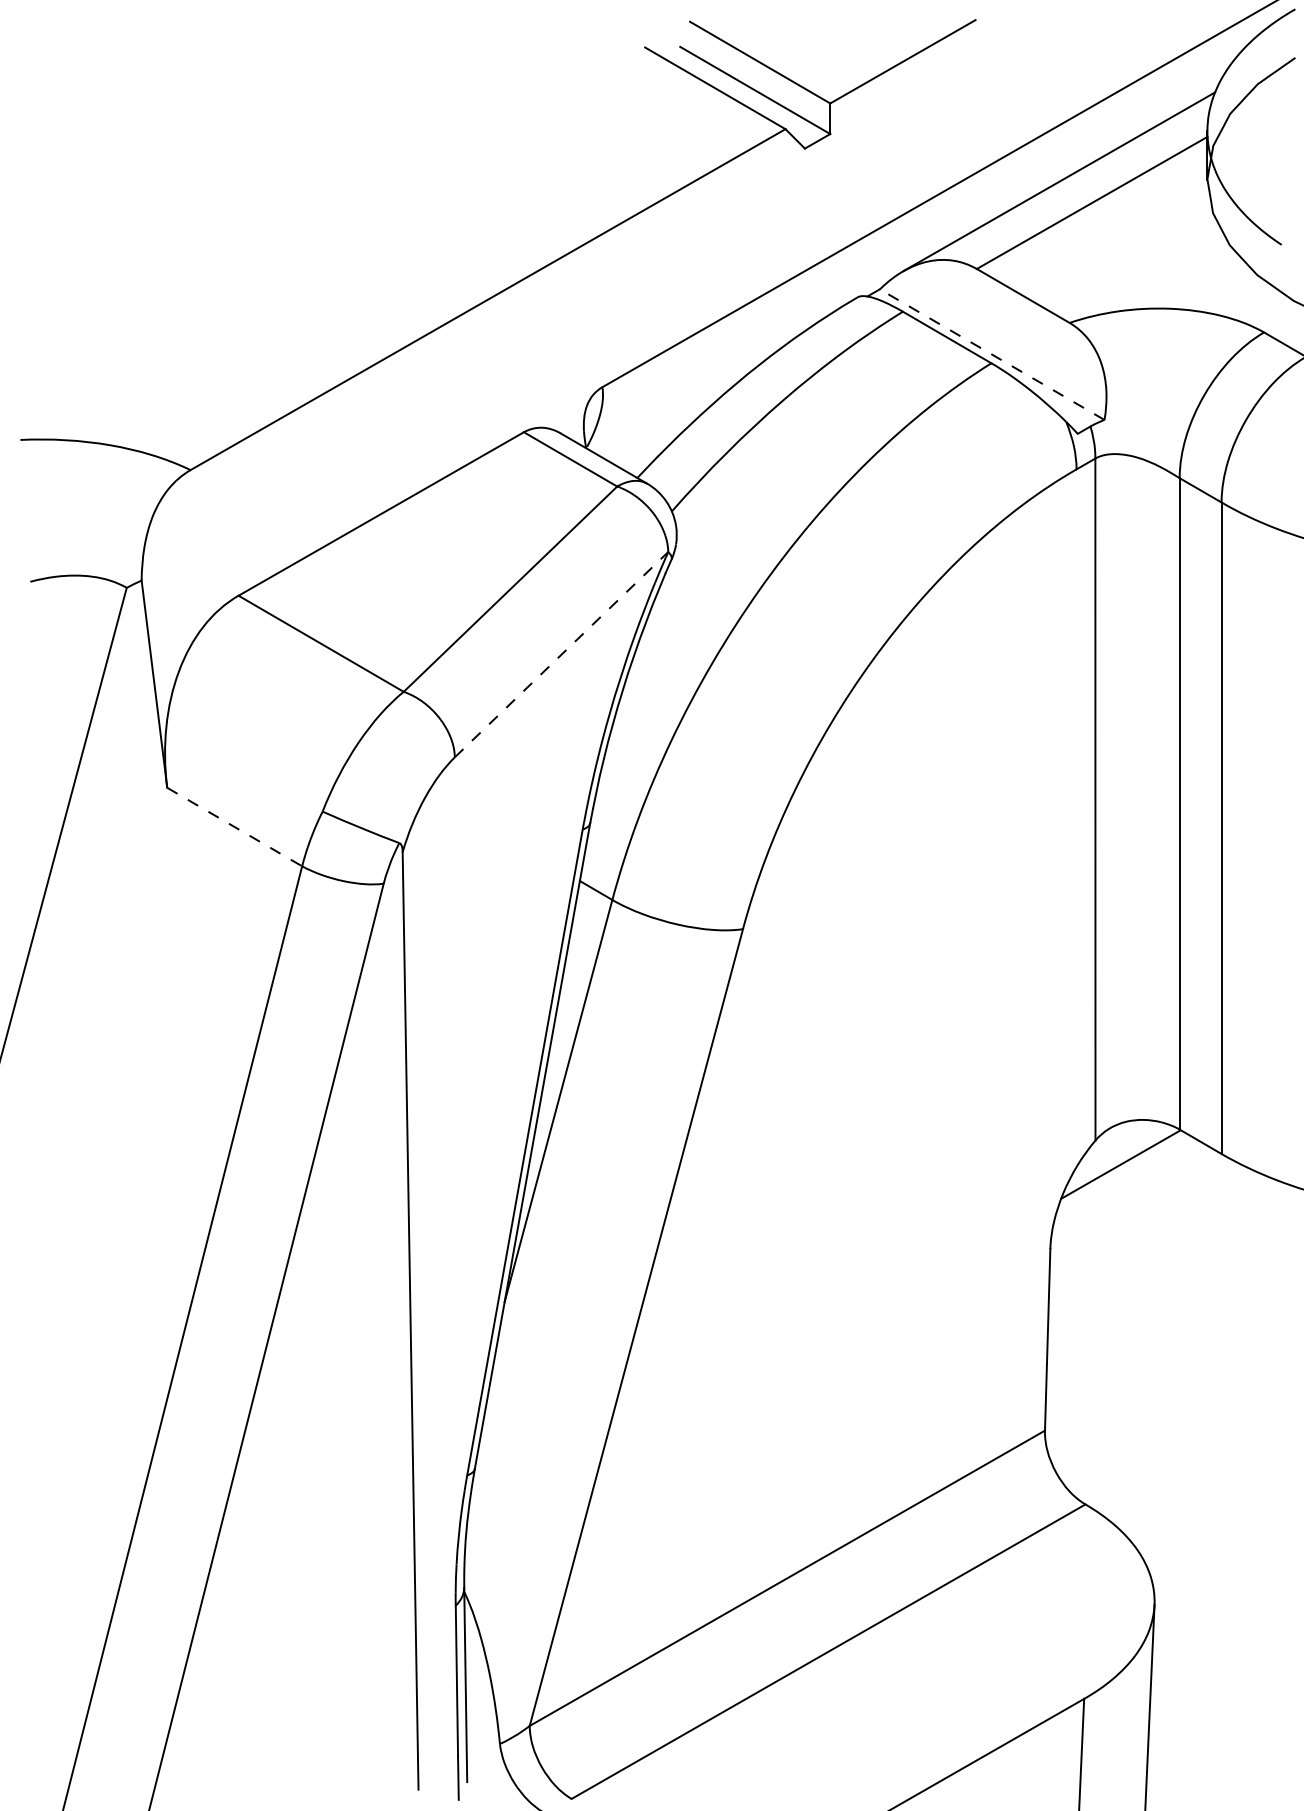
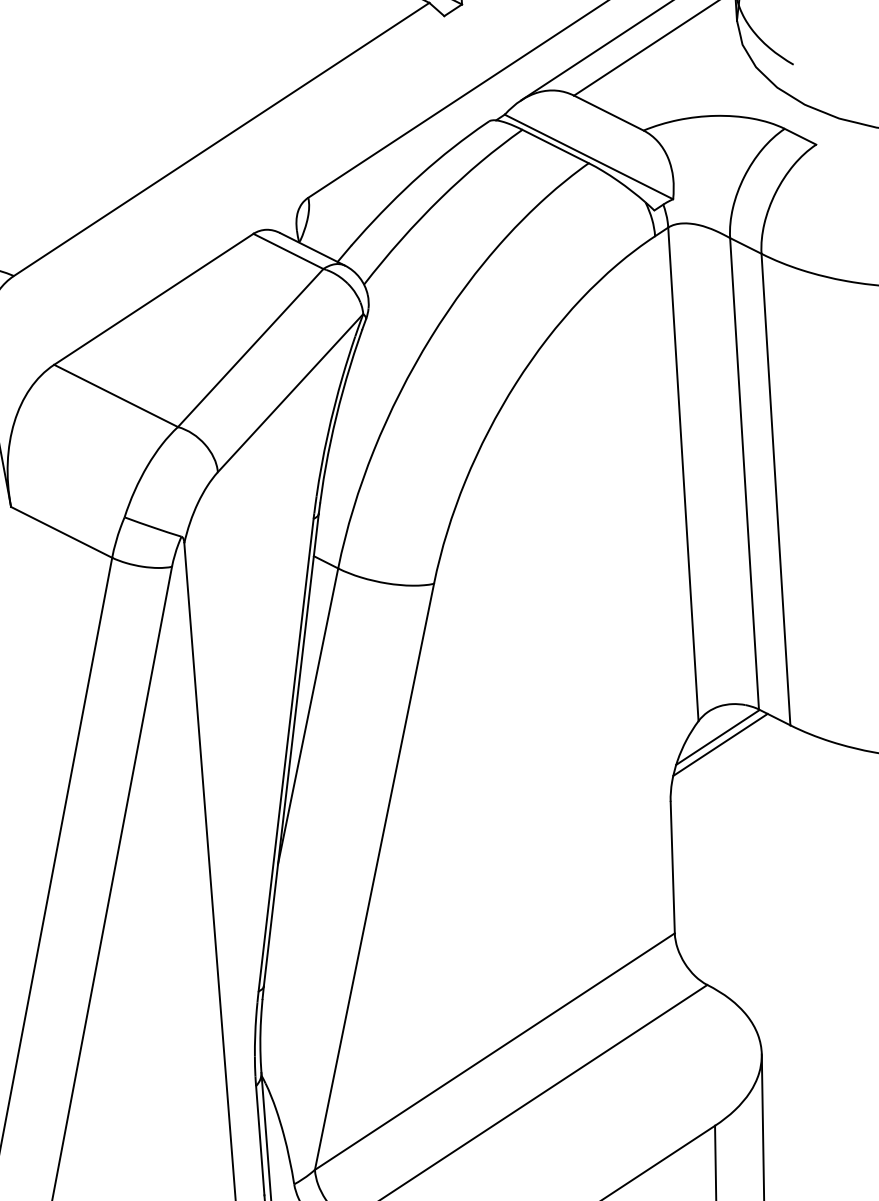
line: (992, 354) -> (589, 156), dashed -> solid
line: (561, 654) -> (290, 393), dashed -> solid
line: (235, 827) -> (62, 532), dashed -> solid
line: (1123, 1174) -> (720, 744), added

